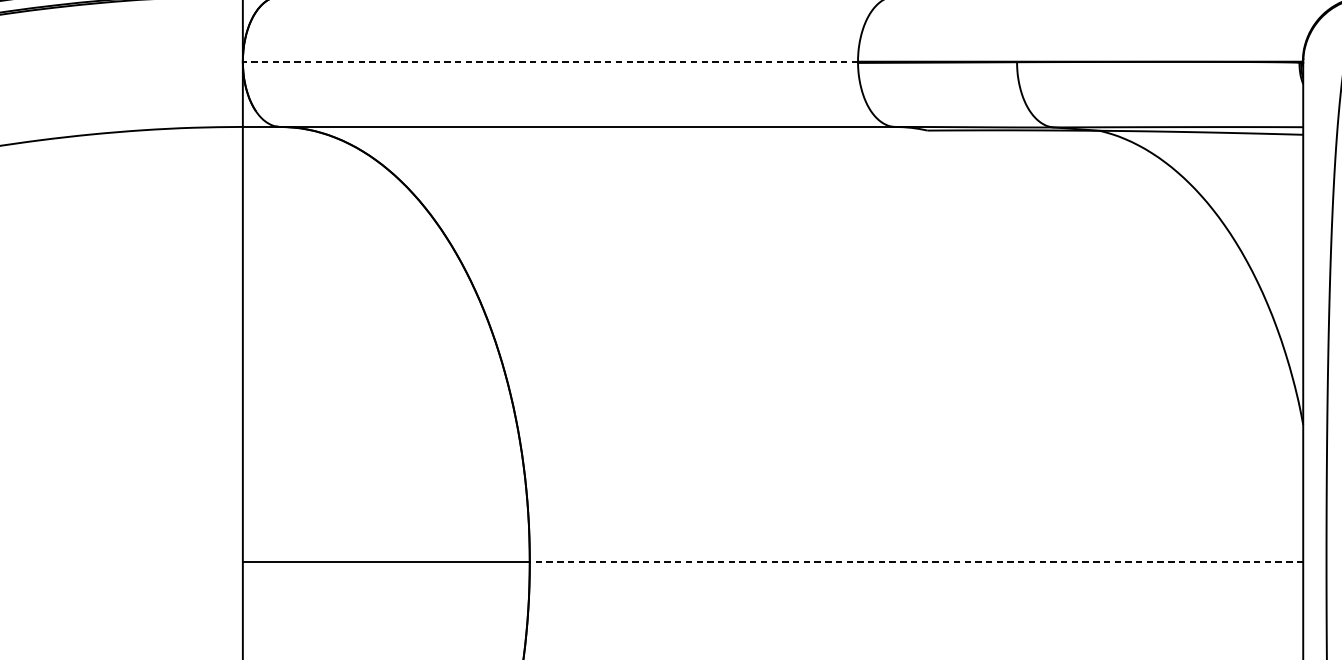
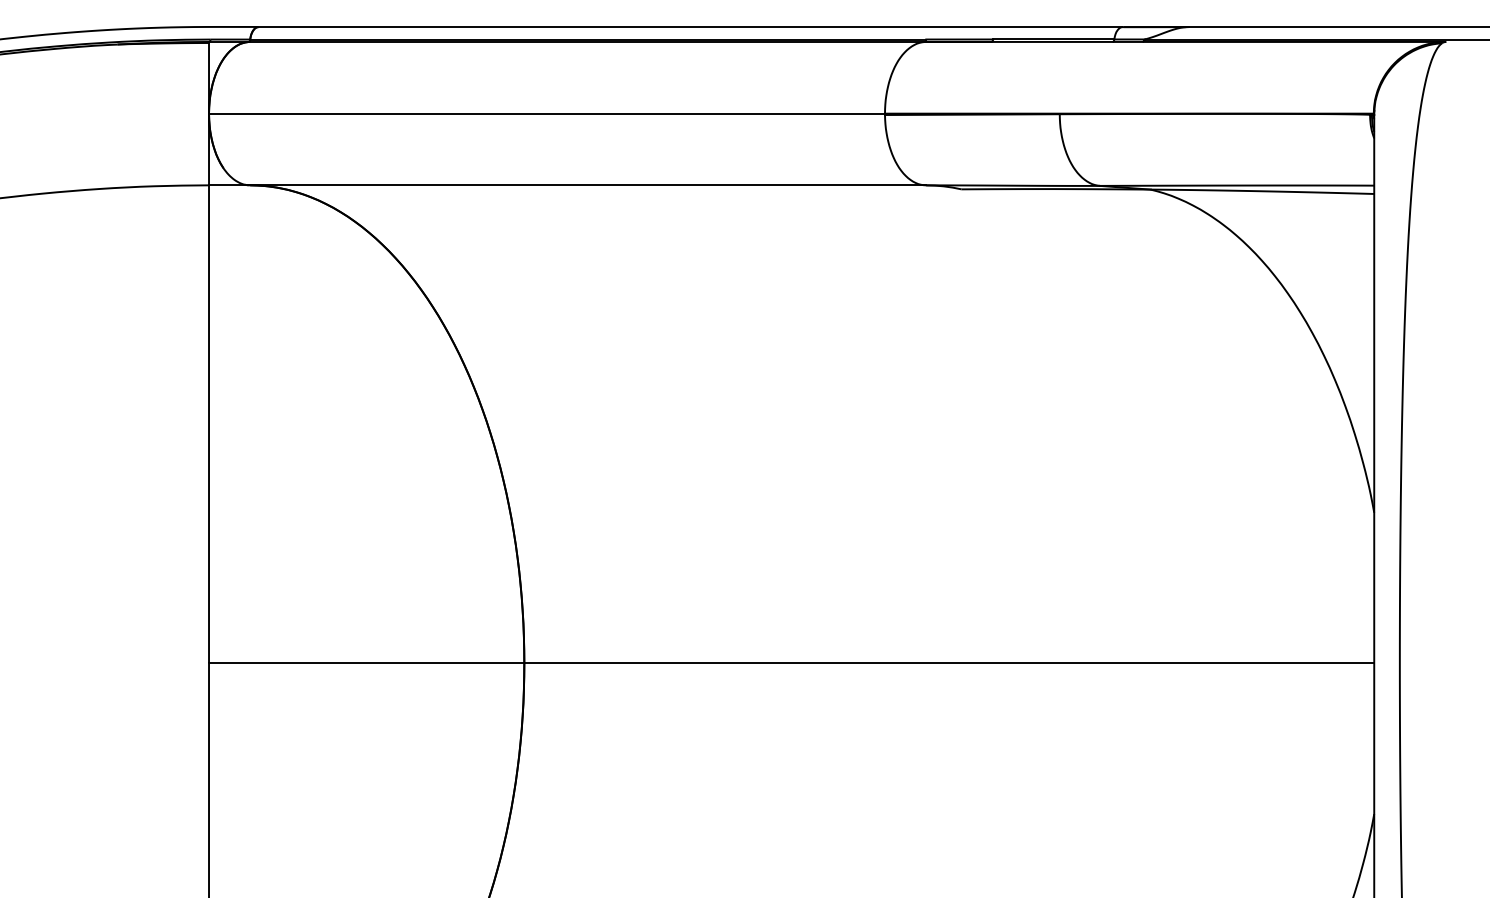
line: (550, 61) -> (547, 113), dashed -> solid
line: (916, 562) -> (949, 663), dashed -> solid

